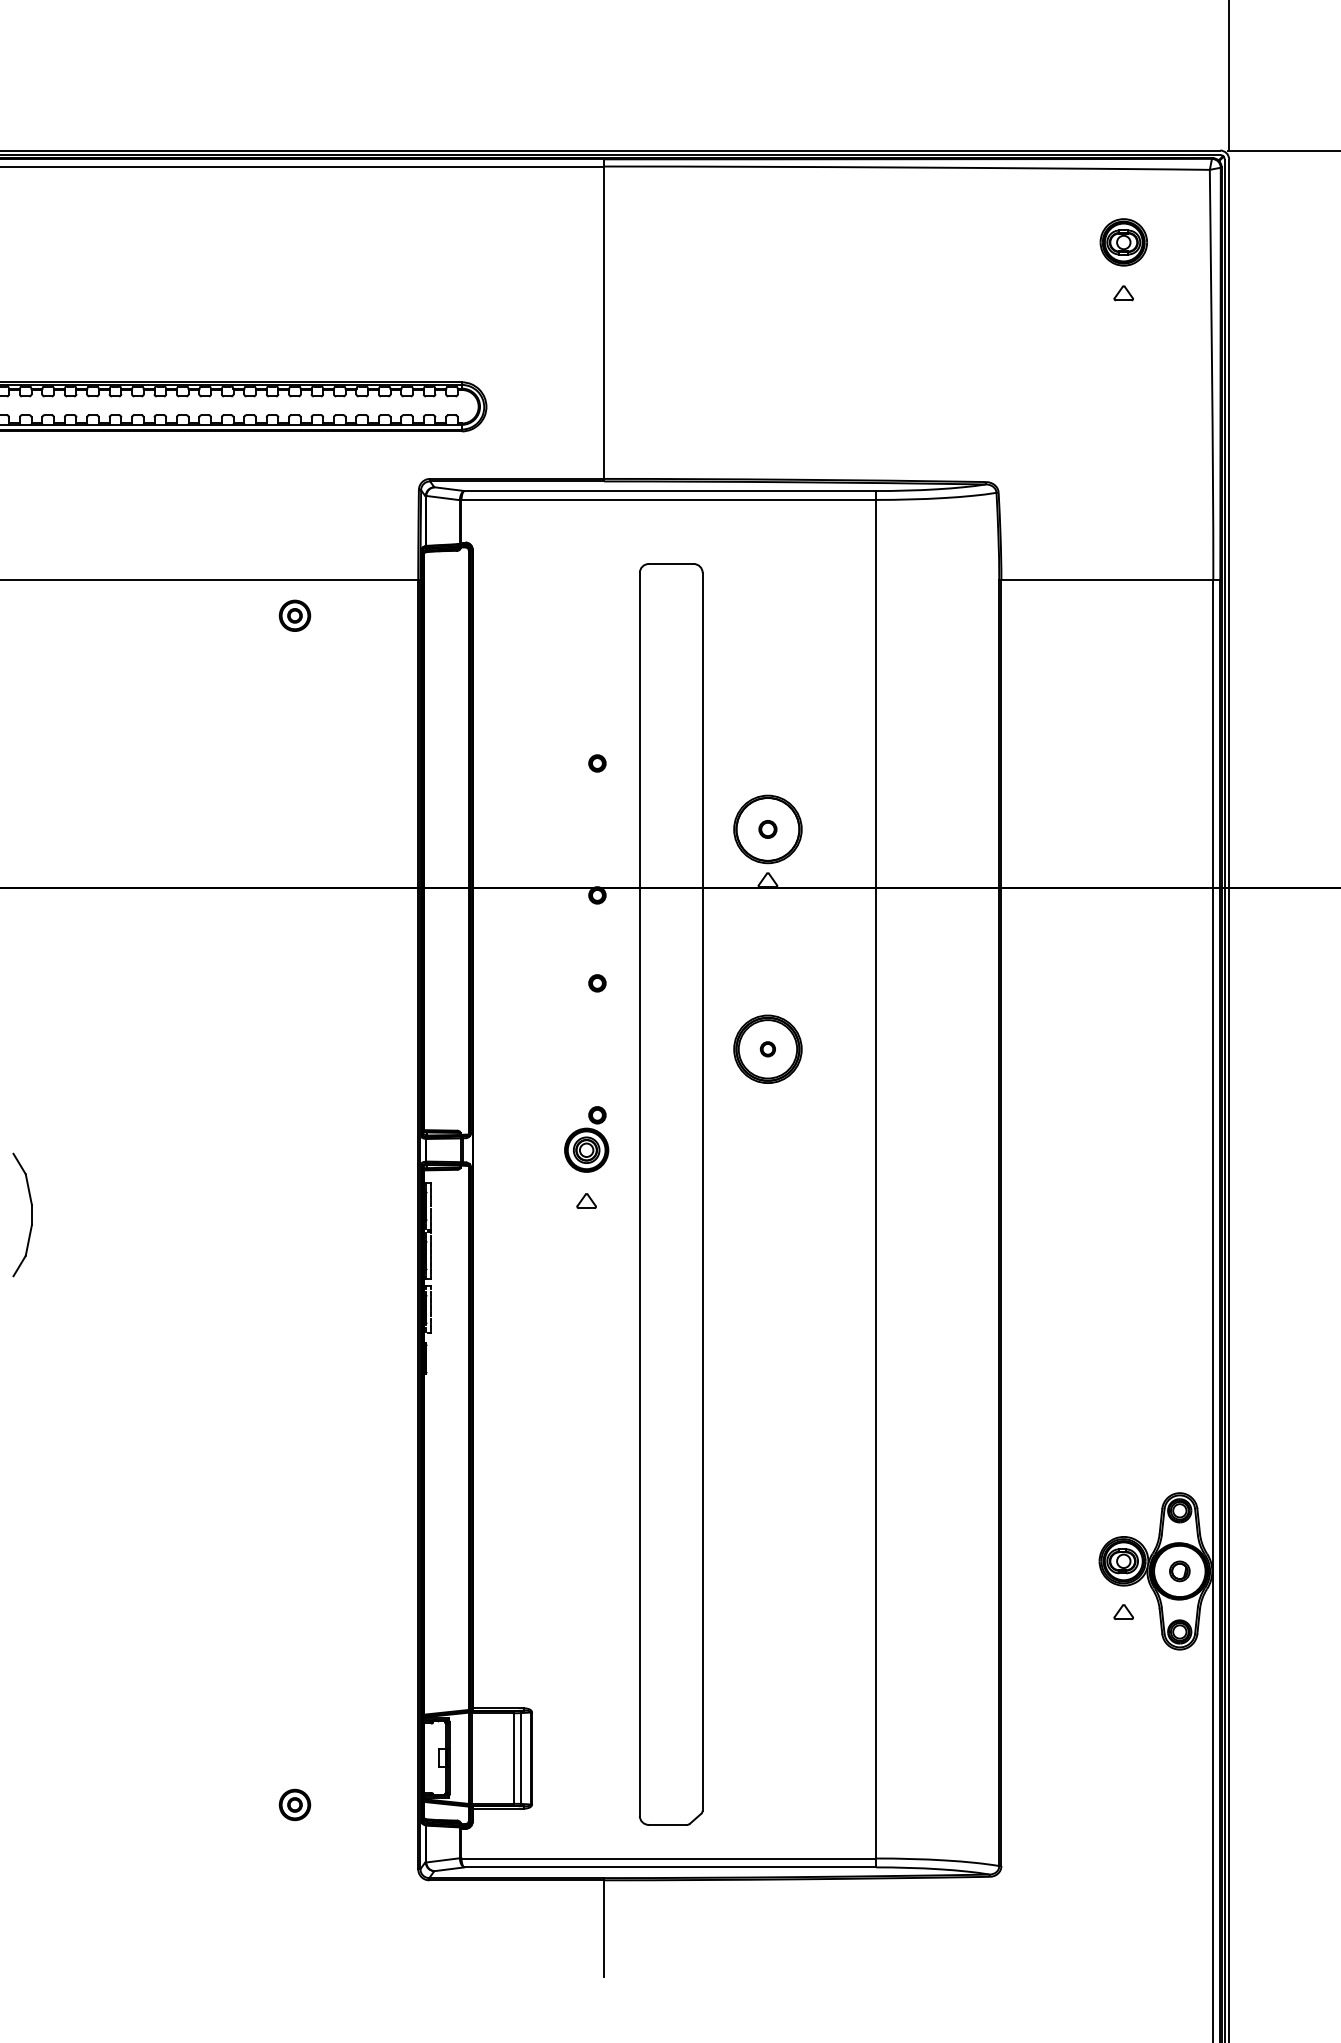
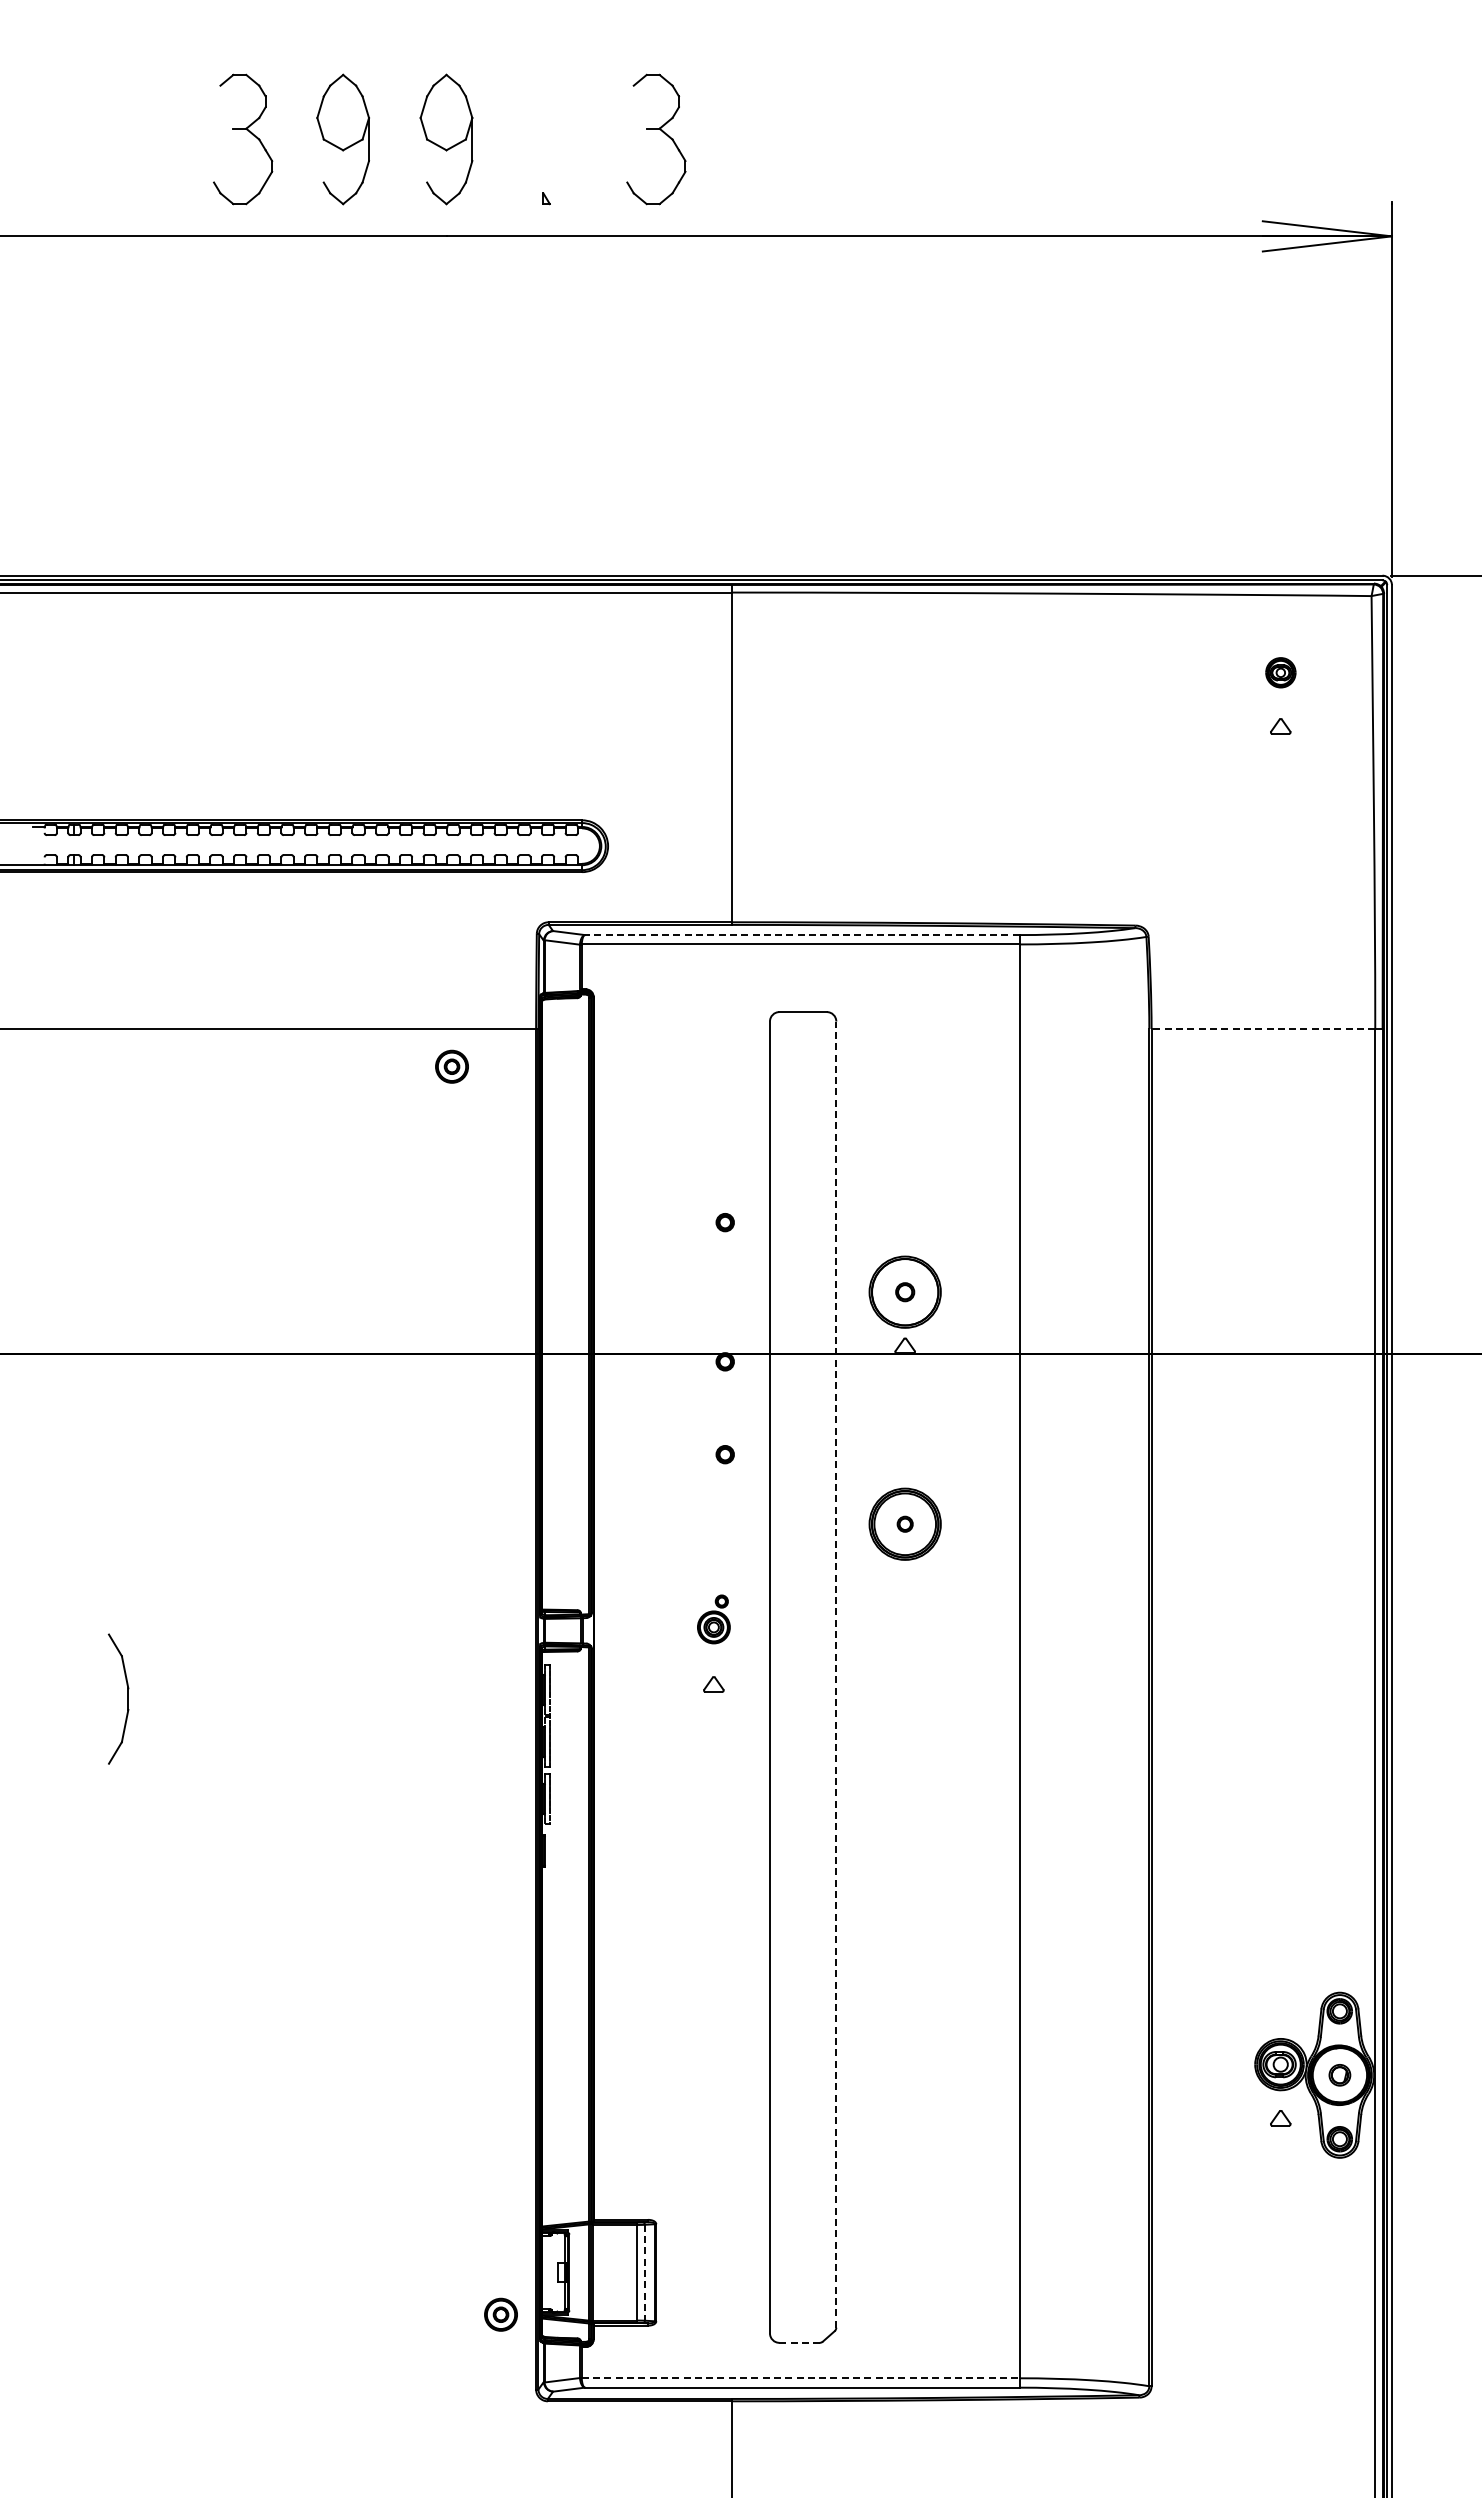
part: (1123, 242) -> (1280, 672), size x0.6
line: (669, 491) -> (801, 935), solid -> dashed
line: (1106, 579) -> (1262, 1028), solid -> dashed
part: (294, 615) -> (451, 1066), moved
part: (586, 1139) -> (713, 1619), size x0.7
line: (702, 1191) -> (836, 1674), solid -> dashed
line: (520, 1758) -> (644, 2272), solid -> dashed
part: (294, 1804) -> (500, 2314), moved
line: (668, 1824) -> (800, 2342), solid -> dashed
line: (668, 1858) -> (800, 2378), solid -> dashed

